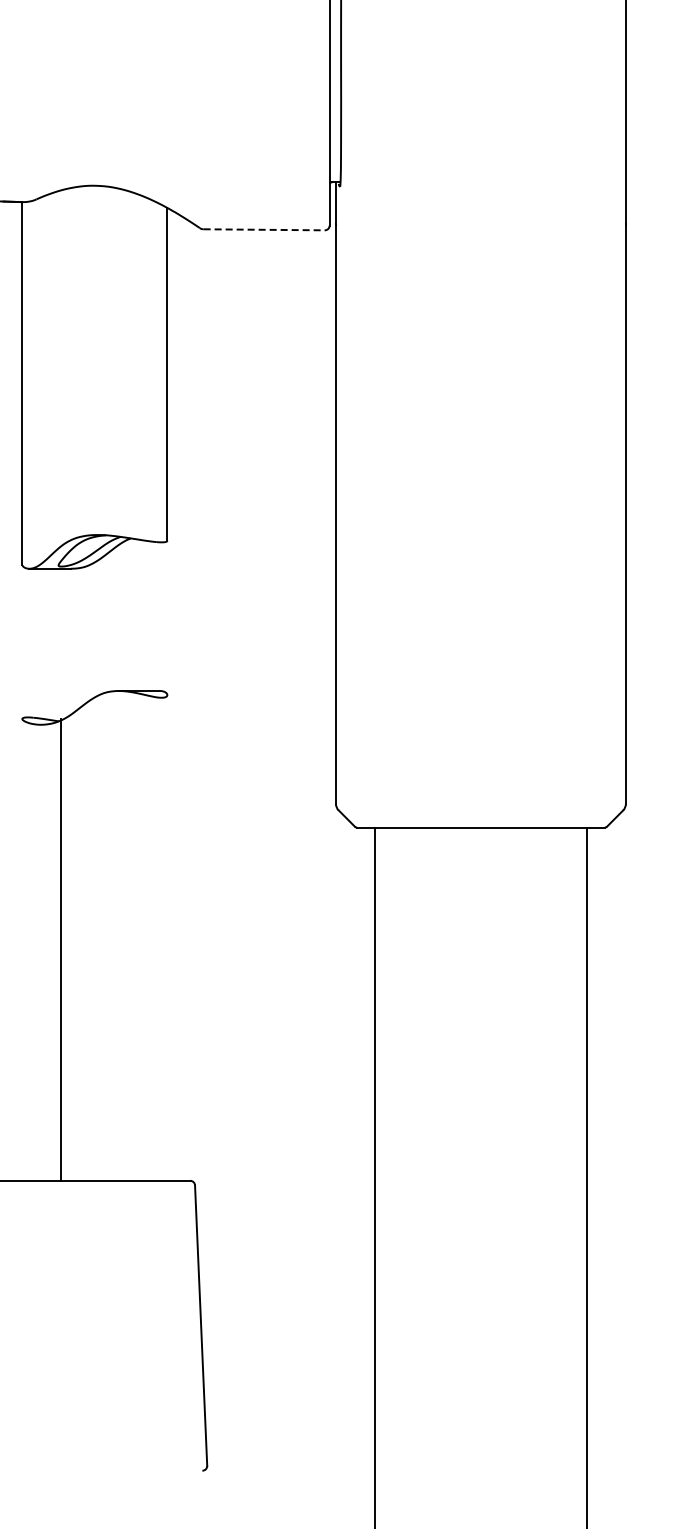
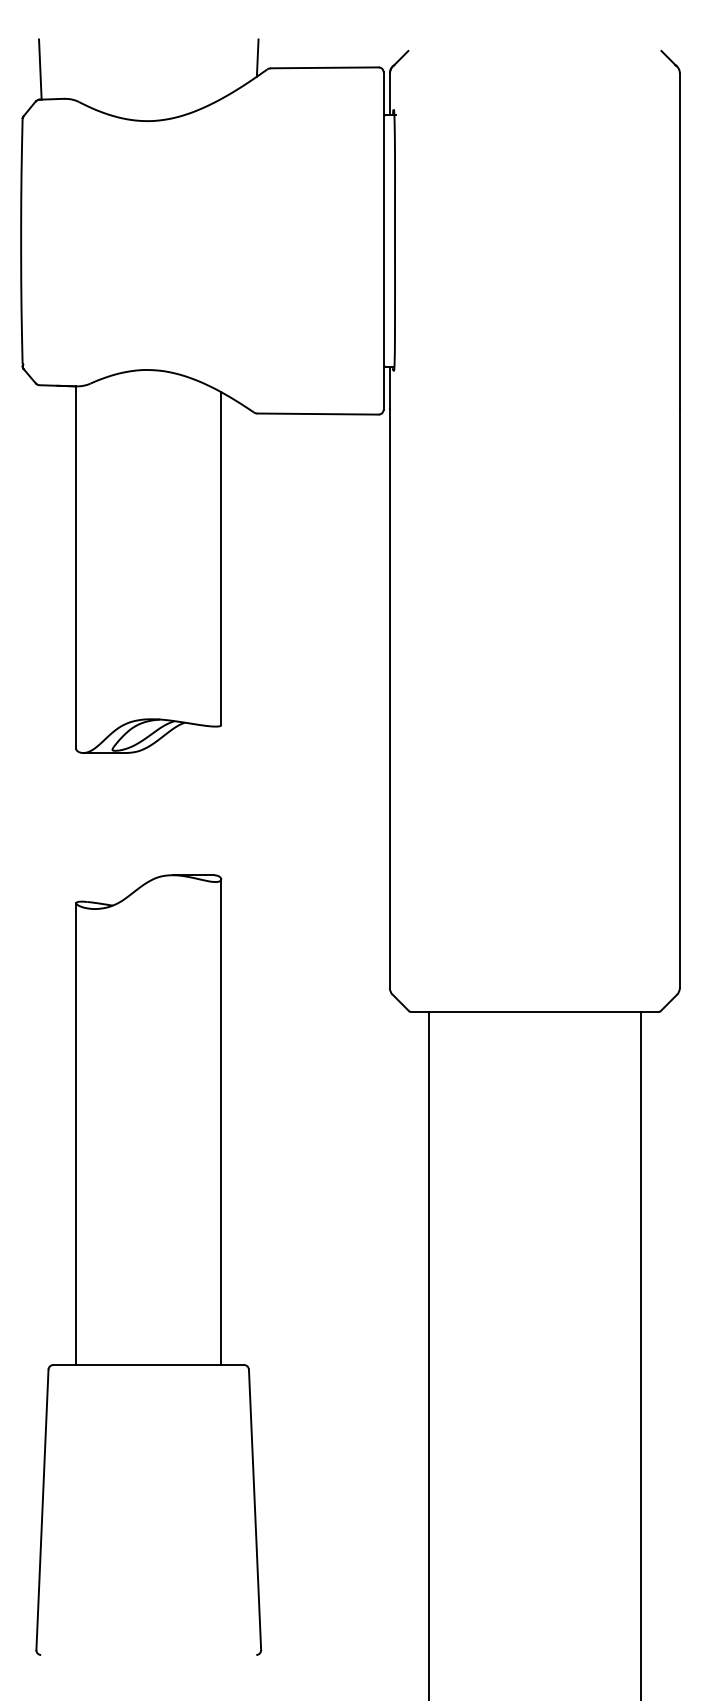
line: (264, 230) -> (318, 414), dashed -> solid
line: (167, 938) -> (221, 1122), added
line: (61, 950) -> (76, 1134), moved

